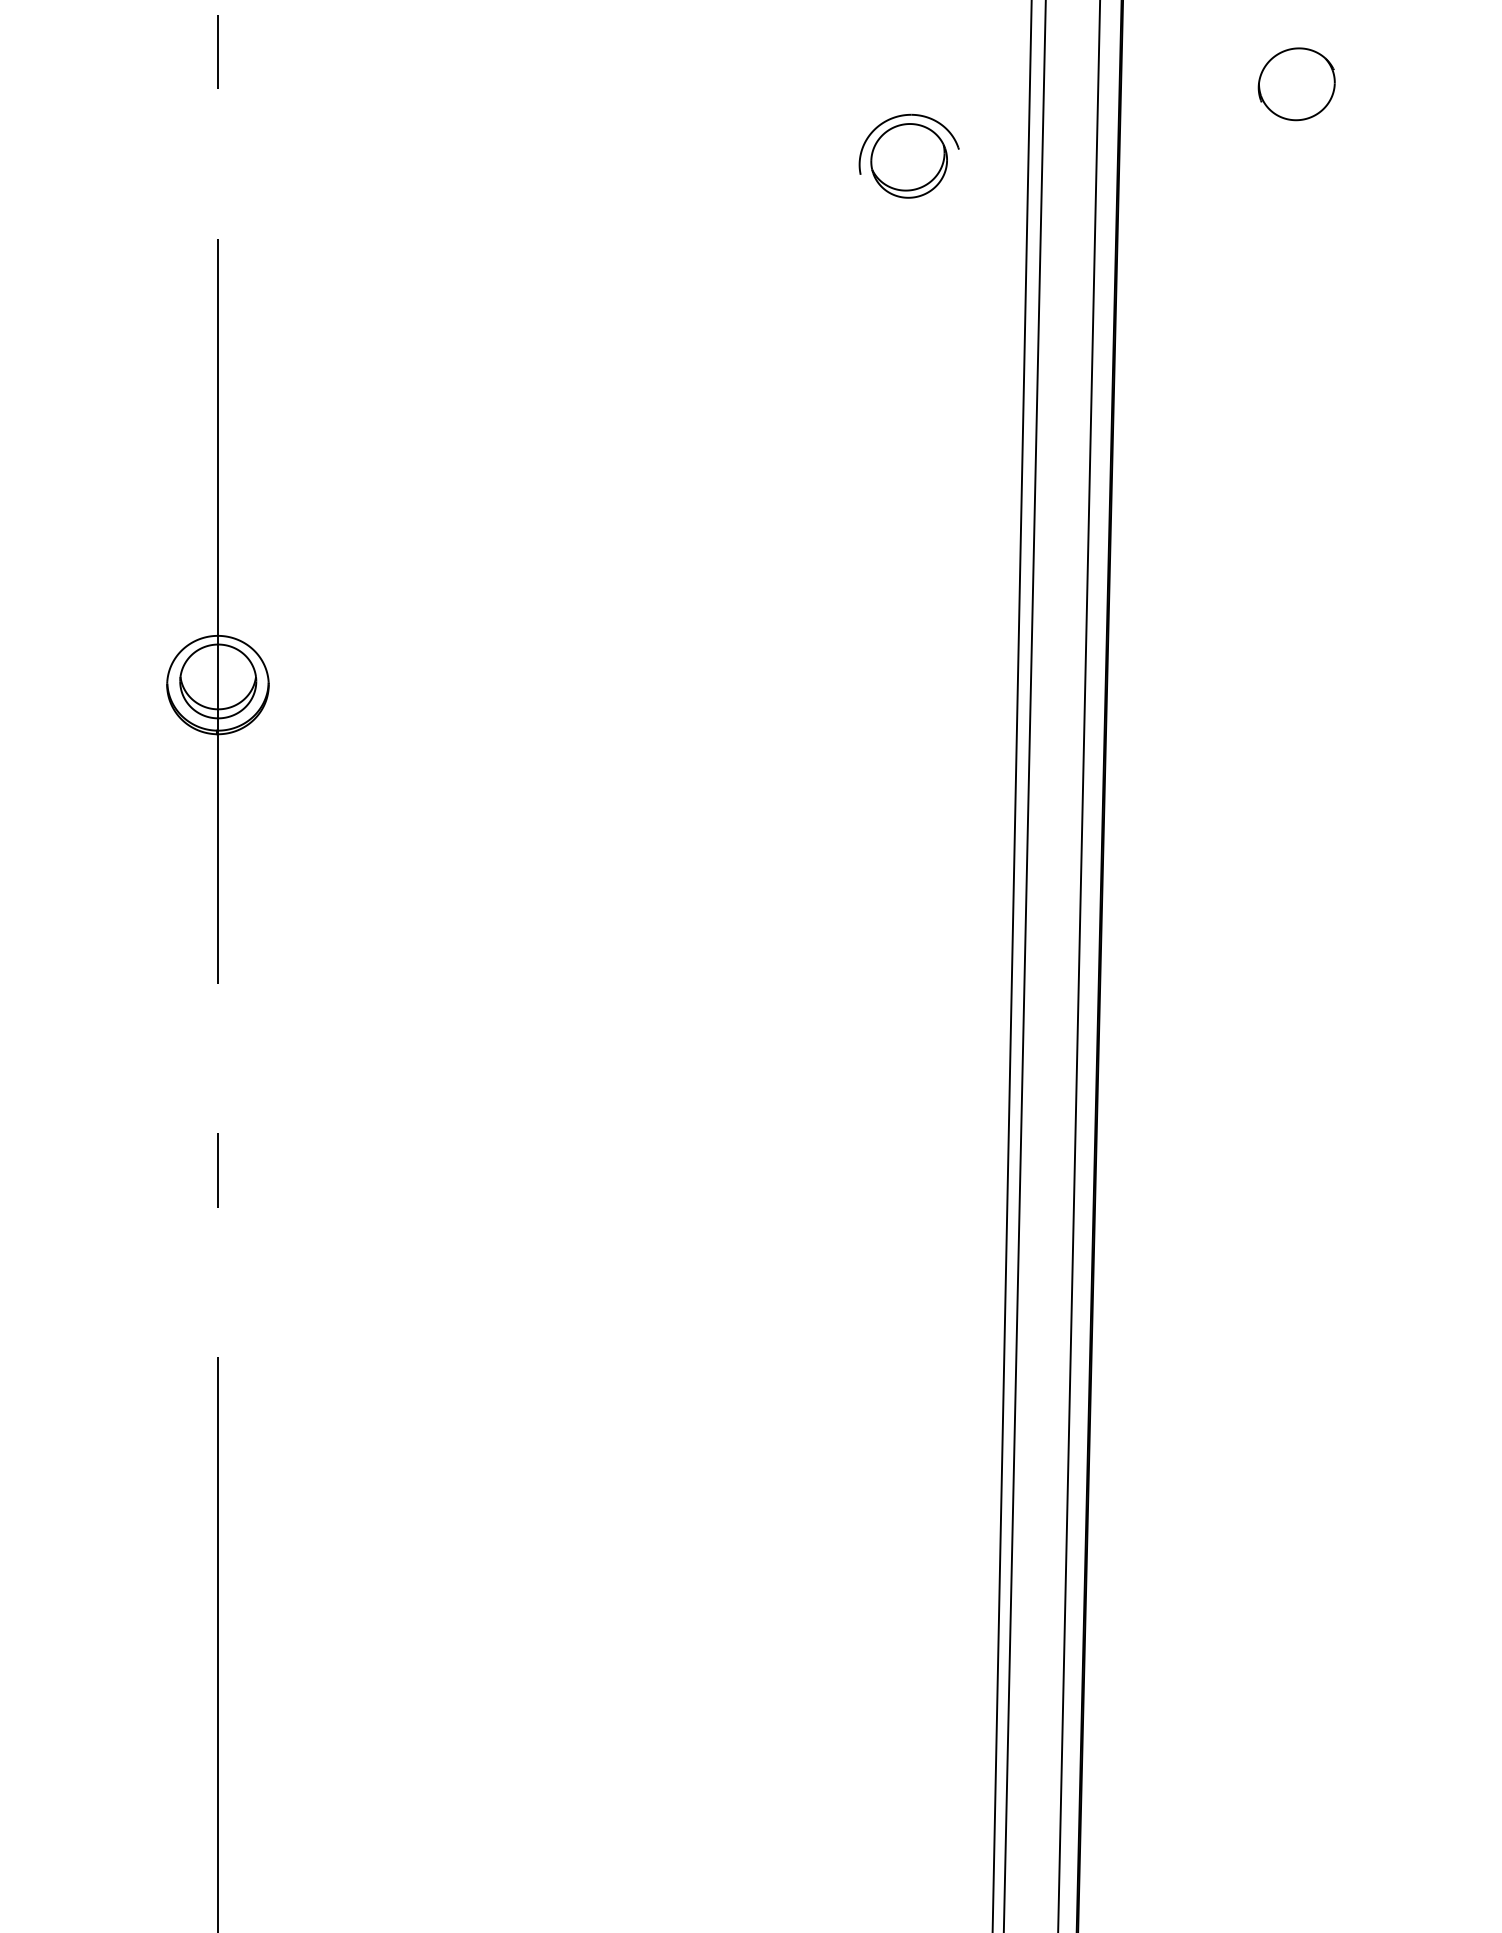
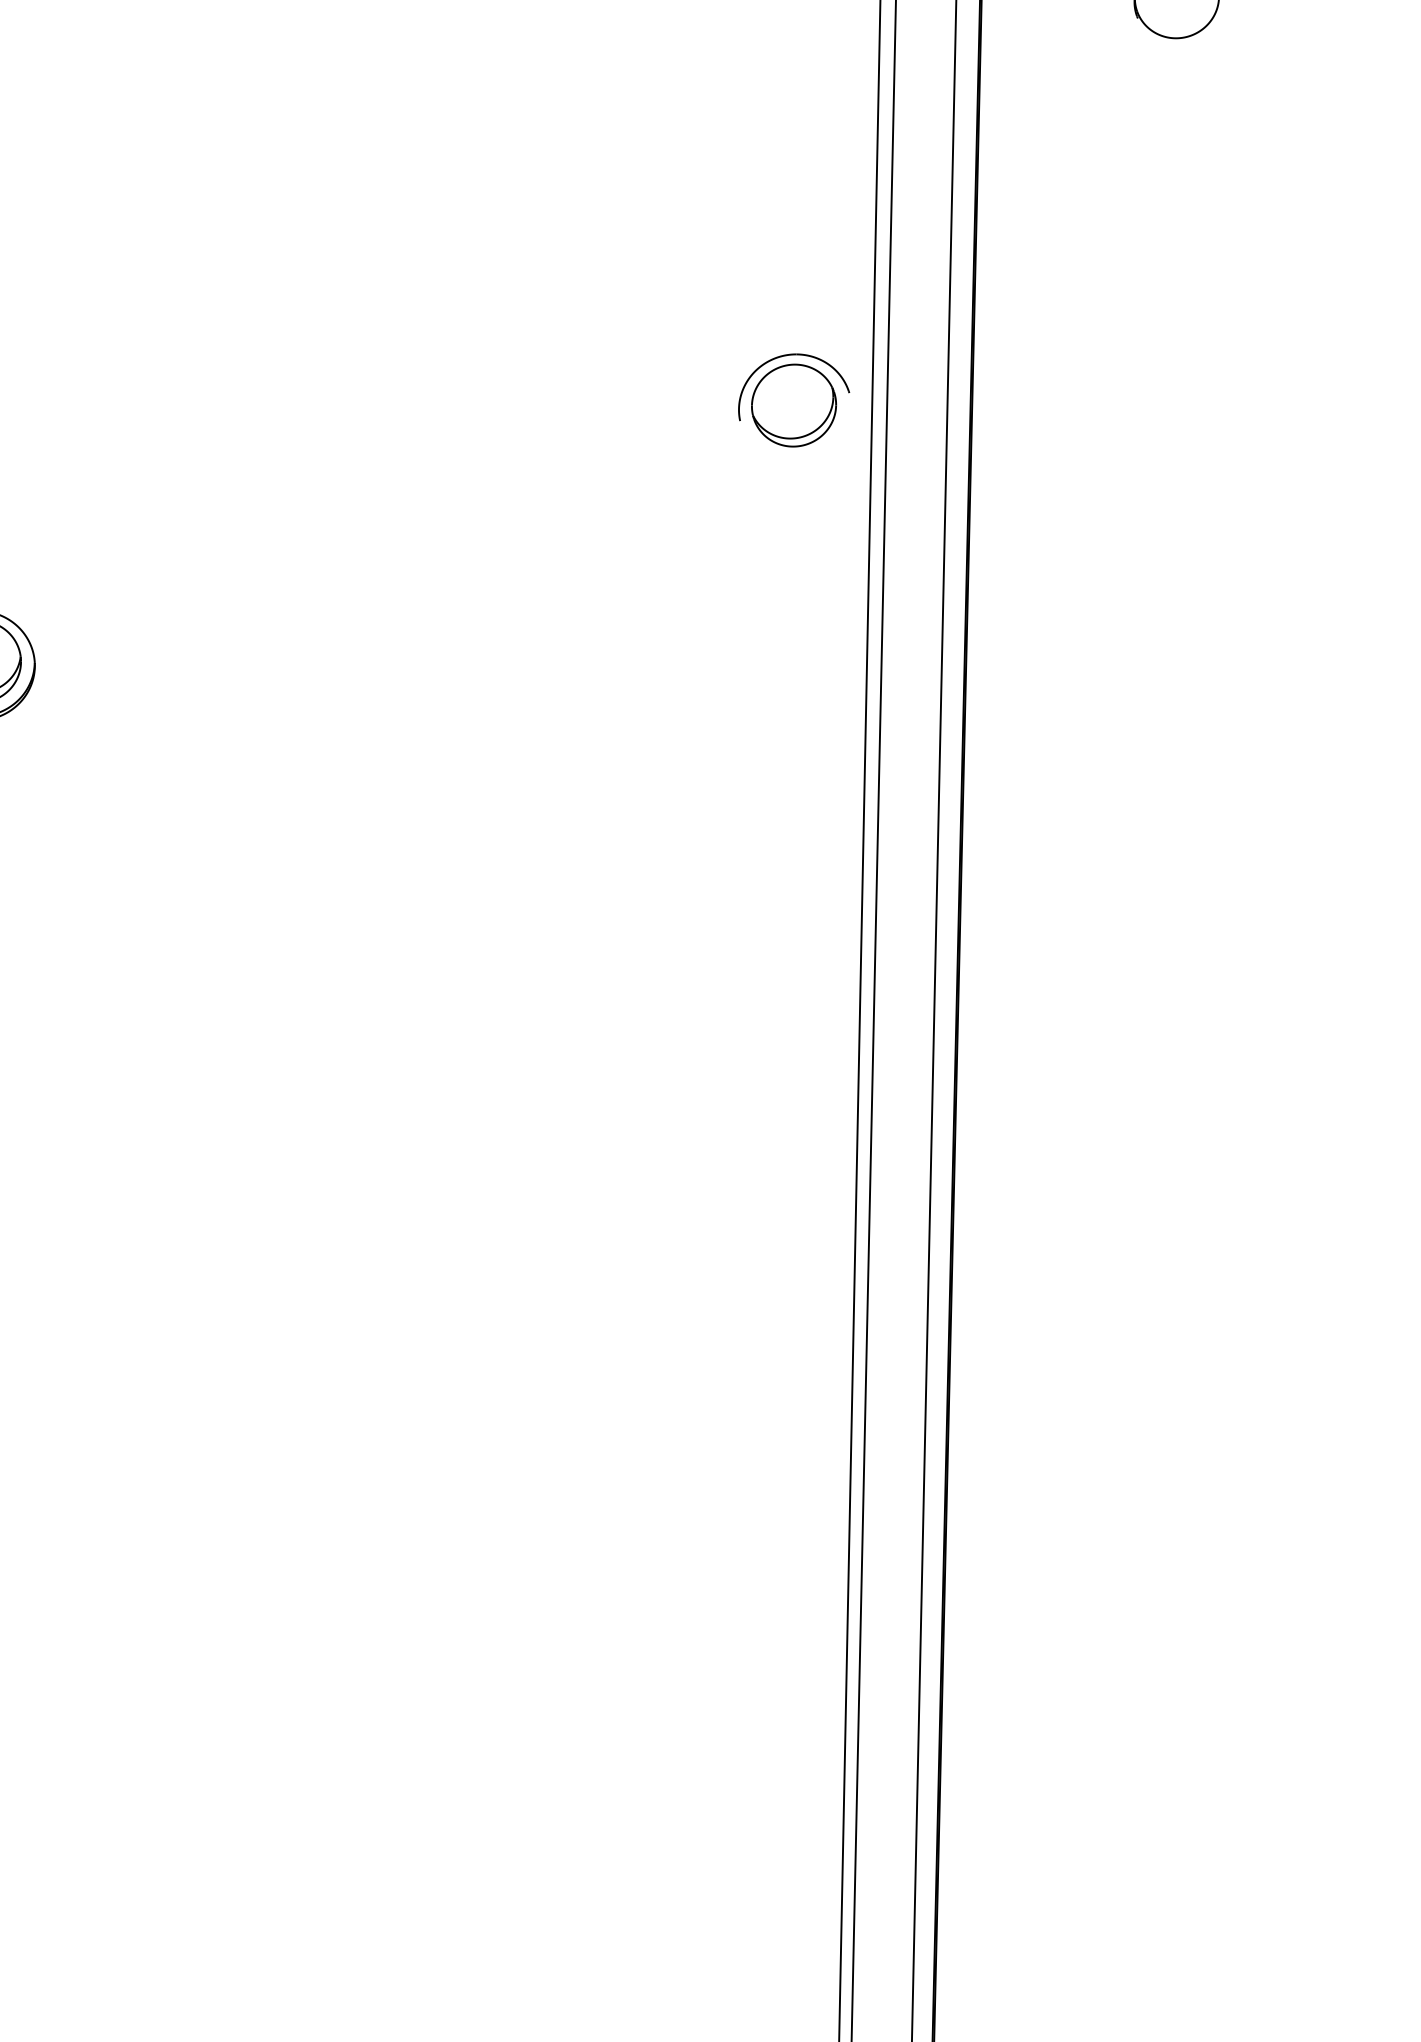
part: (908, 155) -> (793, 399), moved

